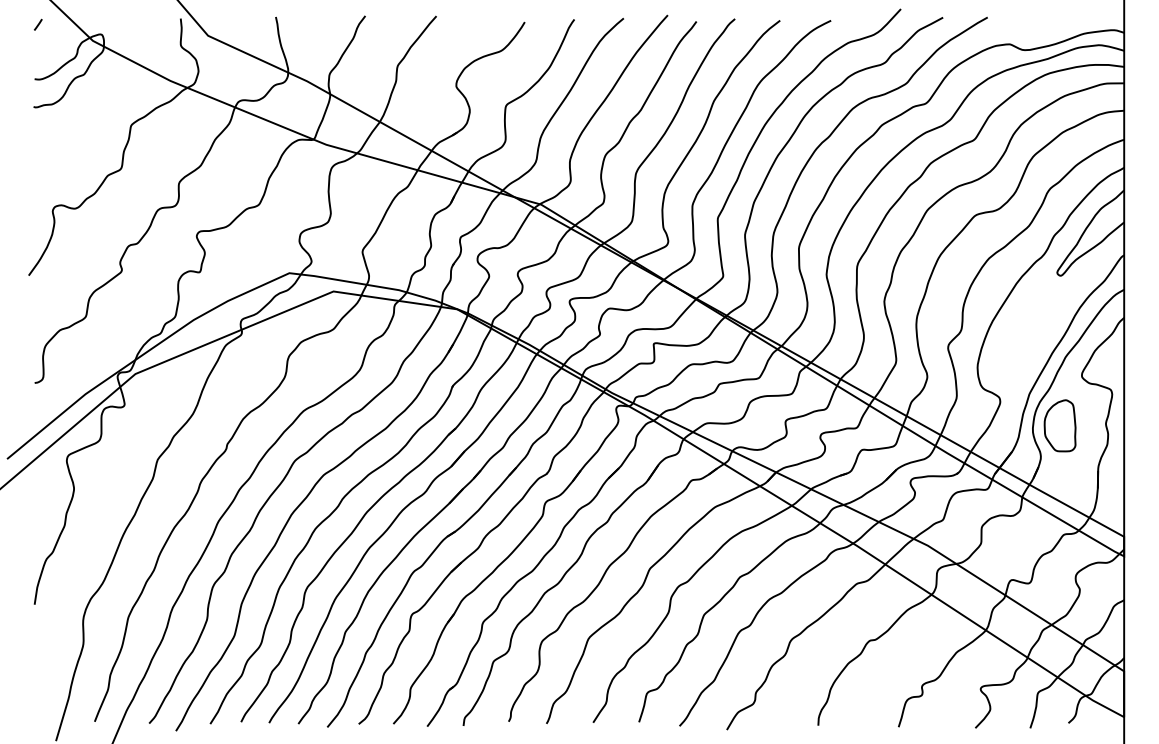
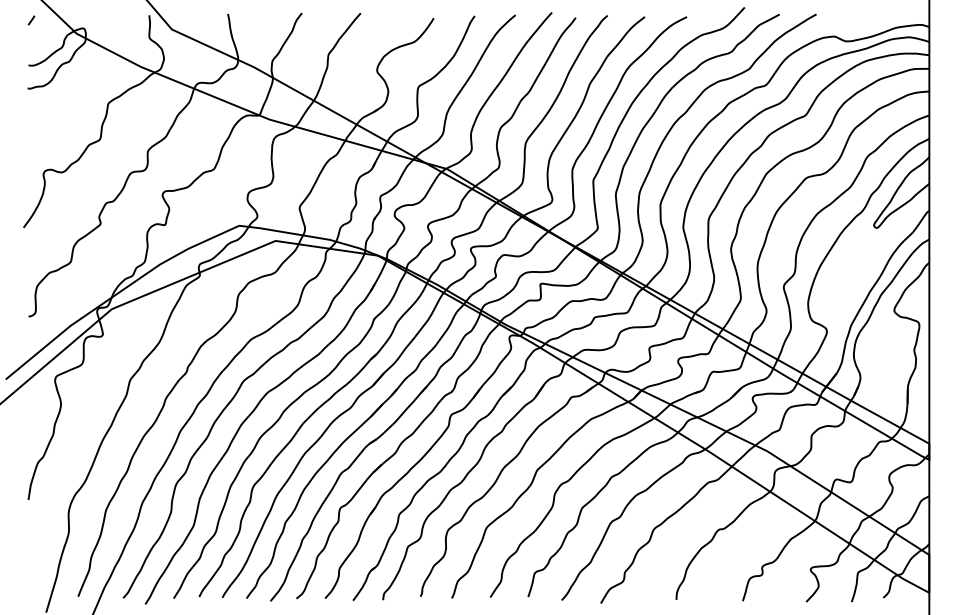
part: (1059, 425) -> (875, 351), removed

